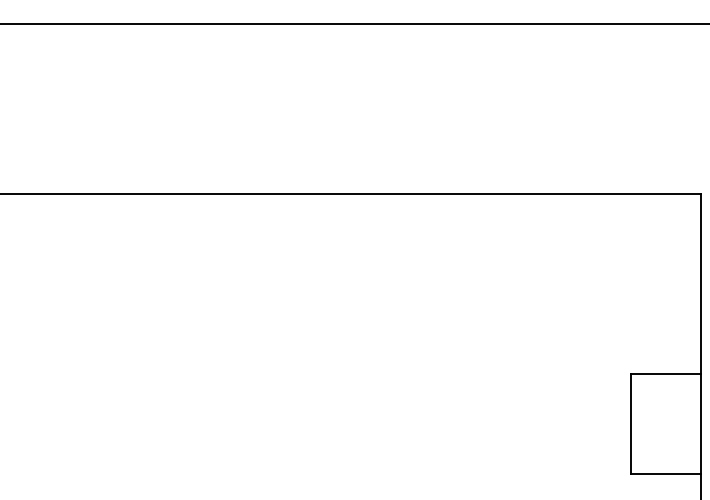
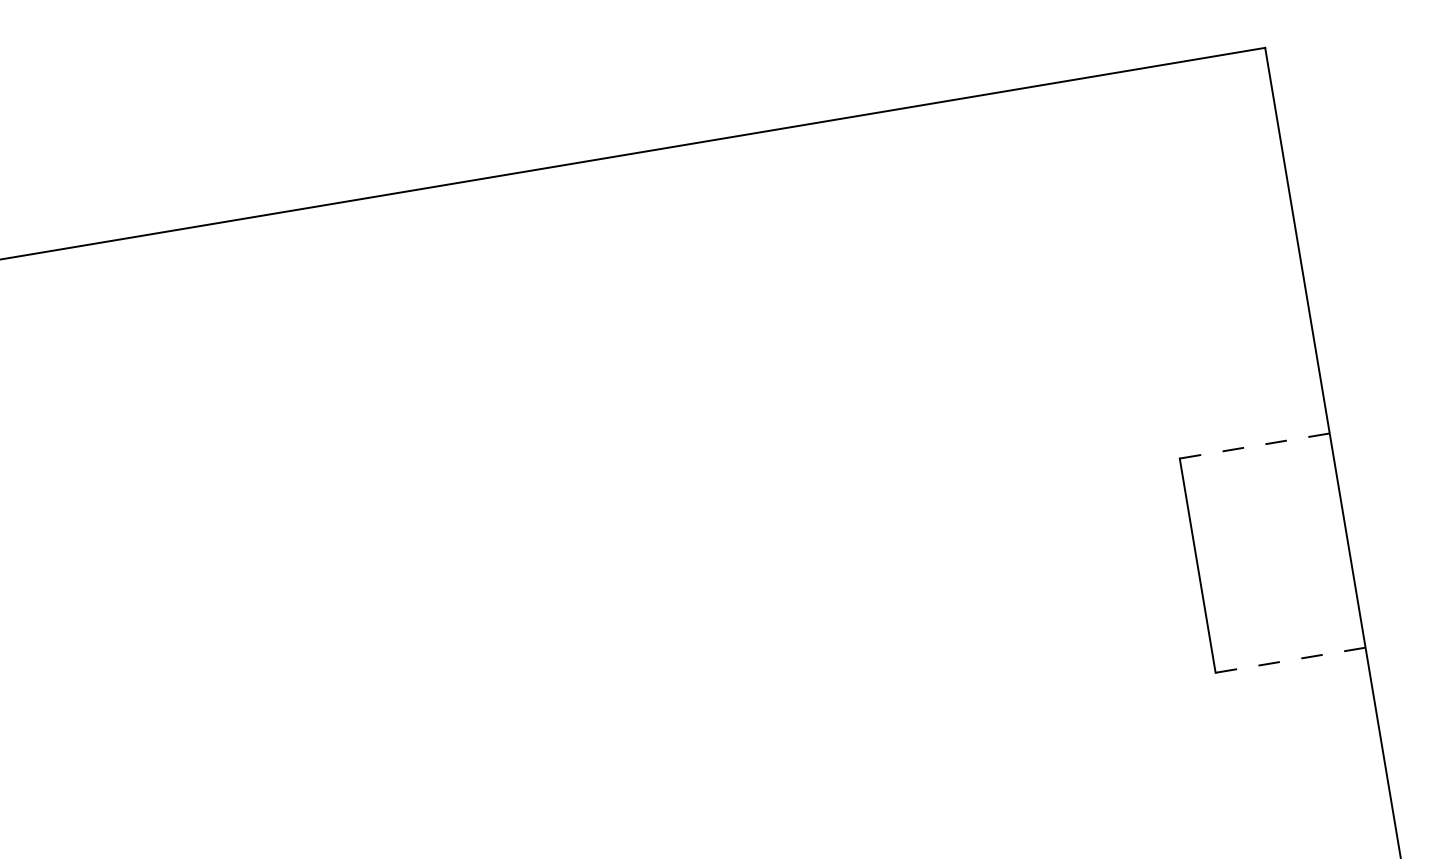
line: (665, 373) -> (1254, 445), solid -> dashed
line: (665, 473) -> (1290, 659), solid -> dashed

